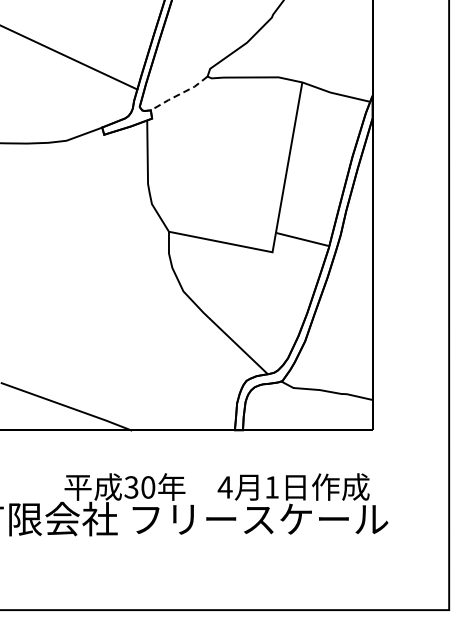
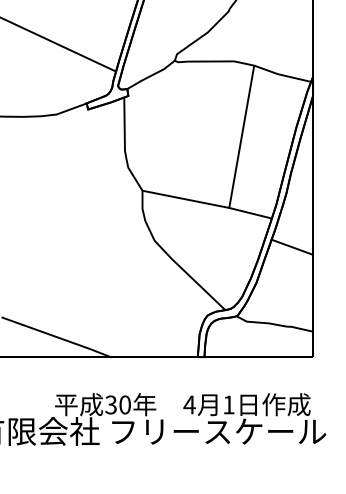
line: (179, 94) -> (151, 75), dashed -> solid
line: (302, 239) -> (250, 213), moved
line: (347, 299) -> (292, 247), added

